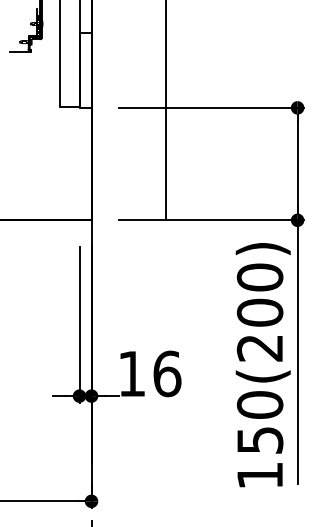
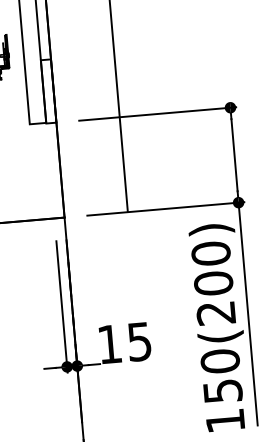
text: (167, 373) -> (139, 341), 16 -> 15

